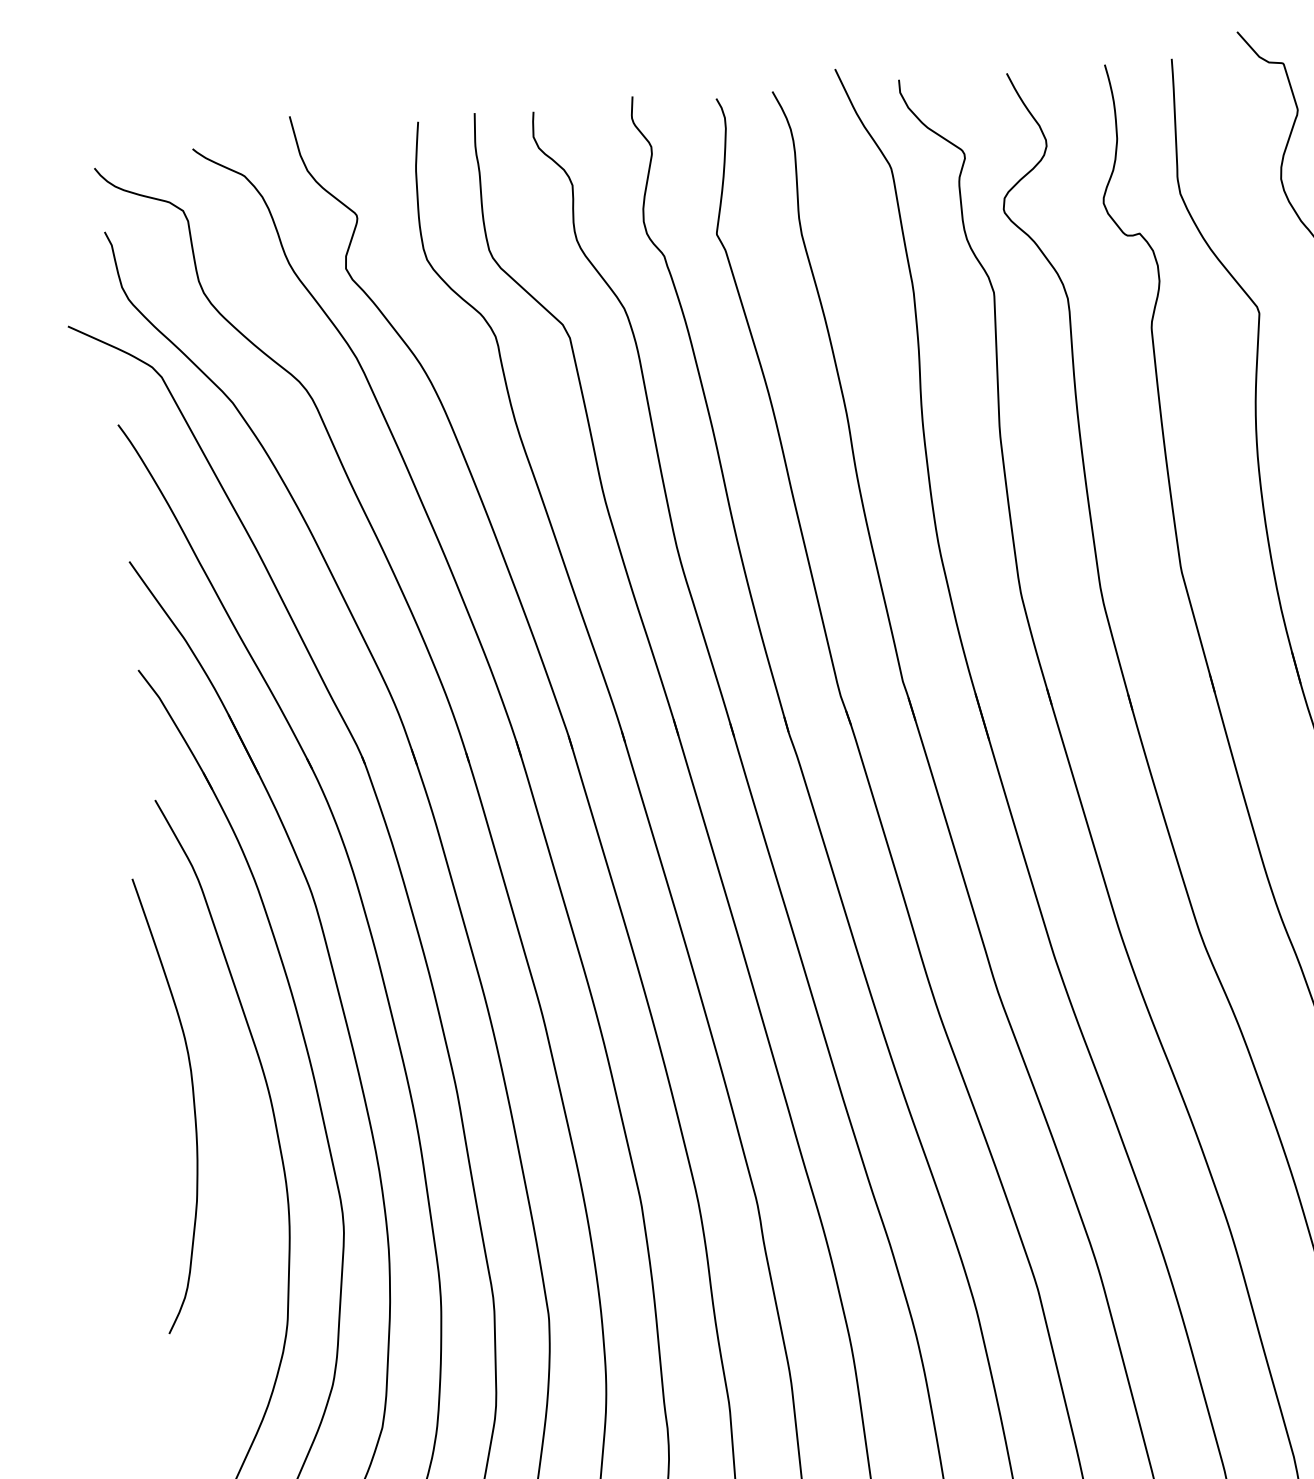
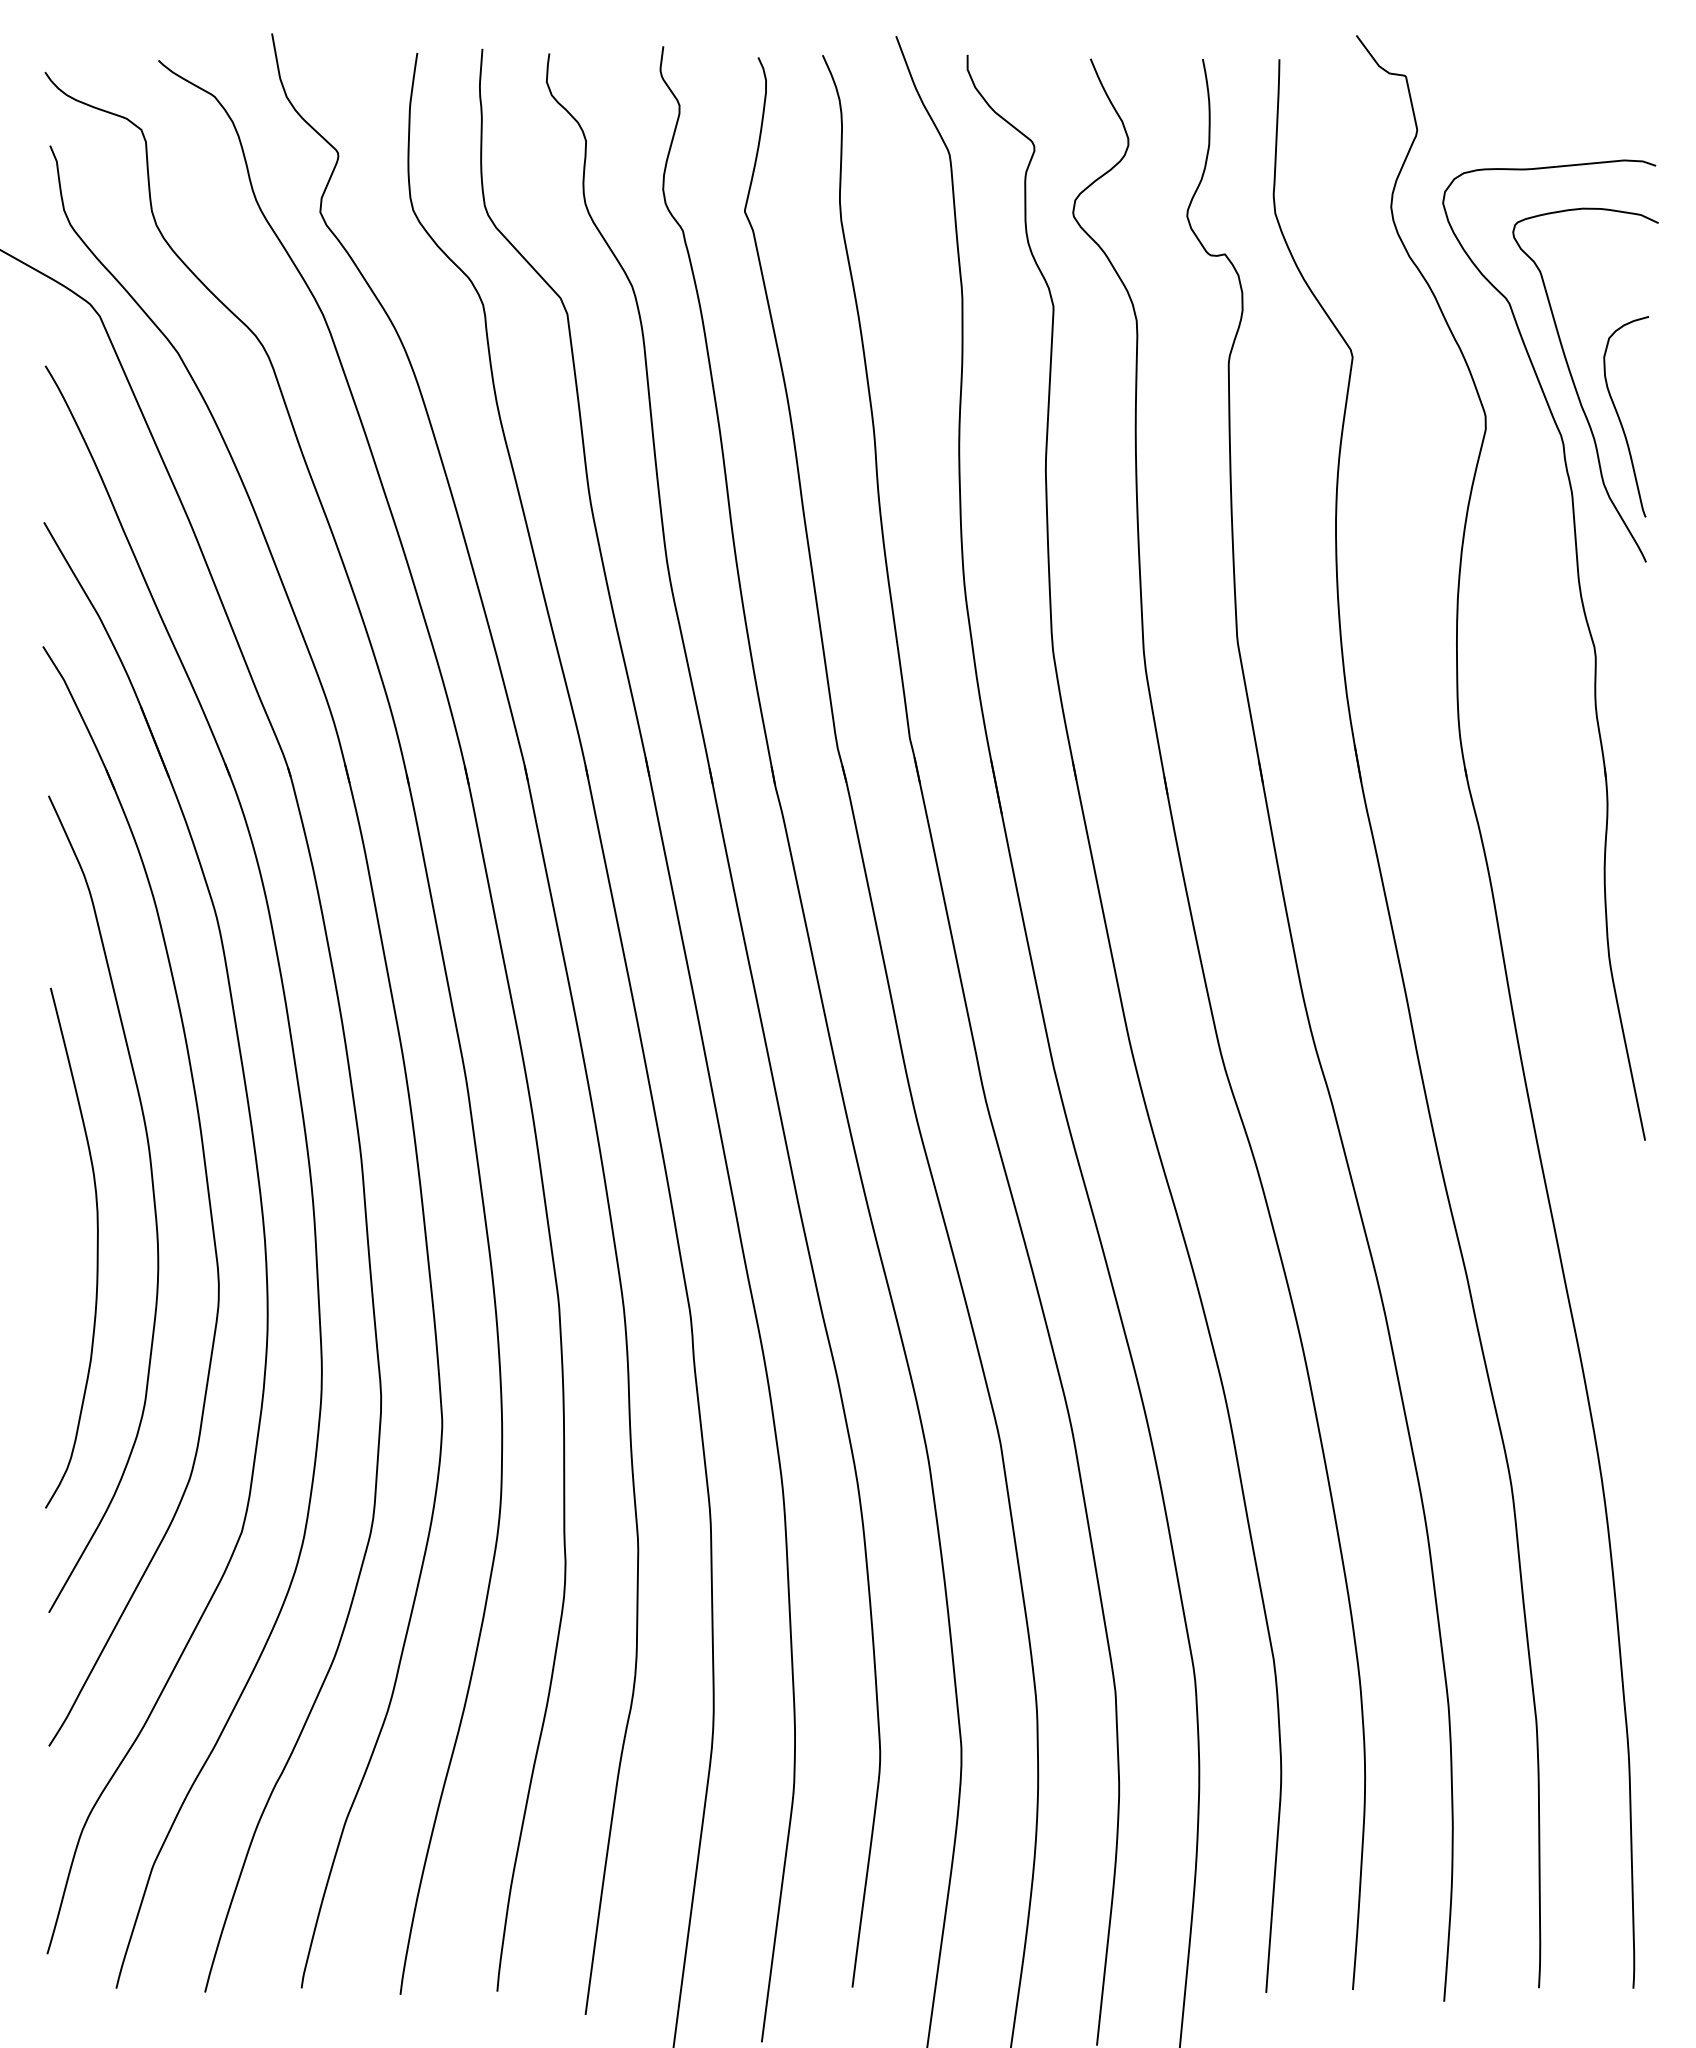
curve: (193, 1102) -> (96, 1247), moved

